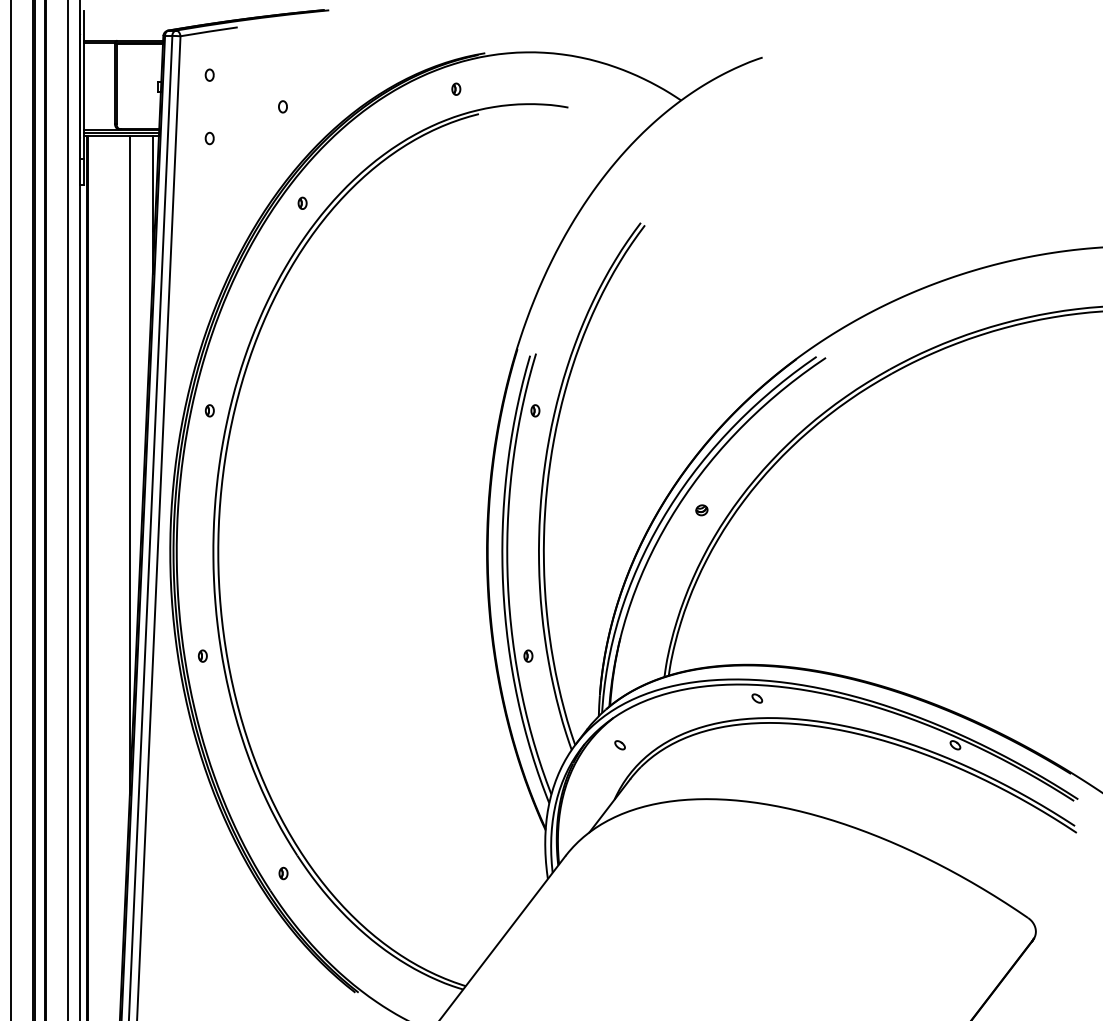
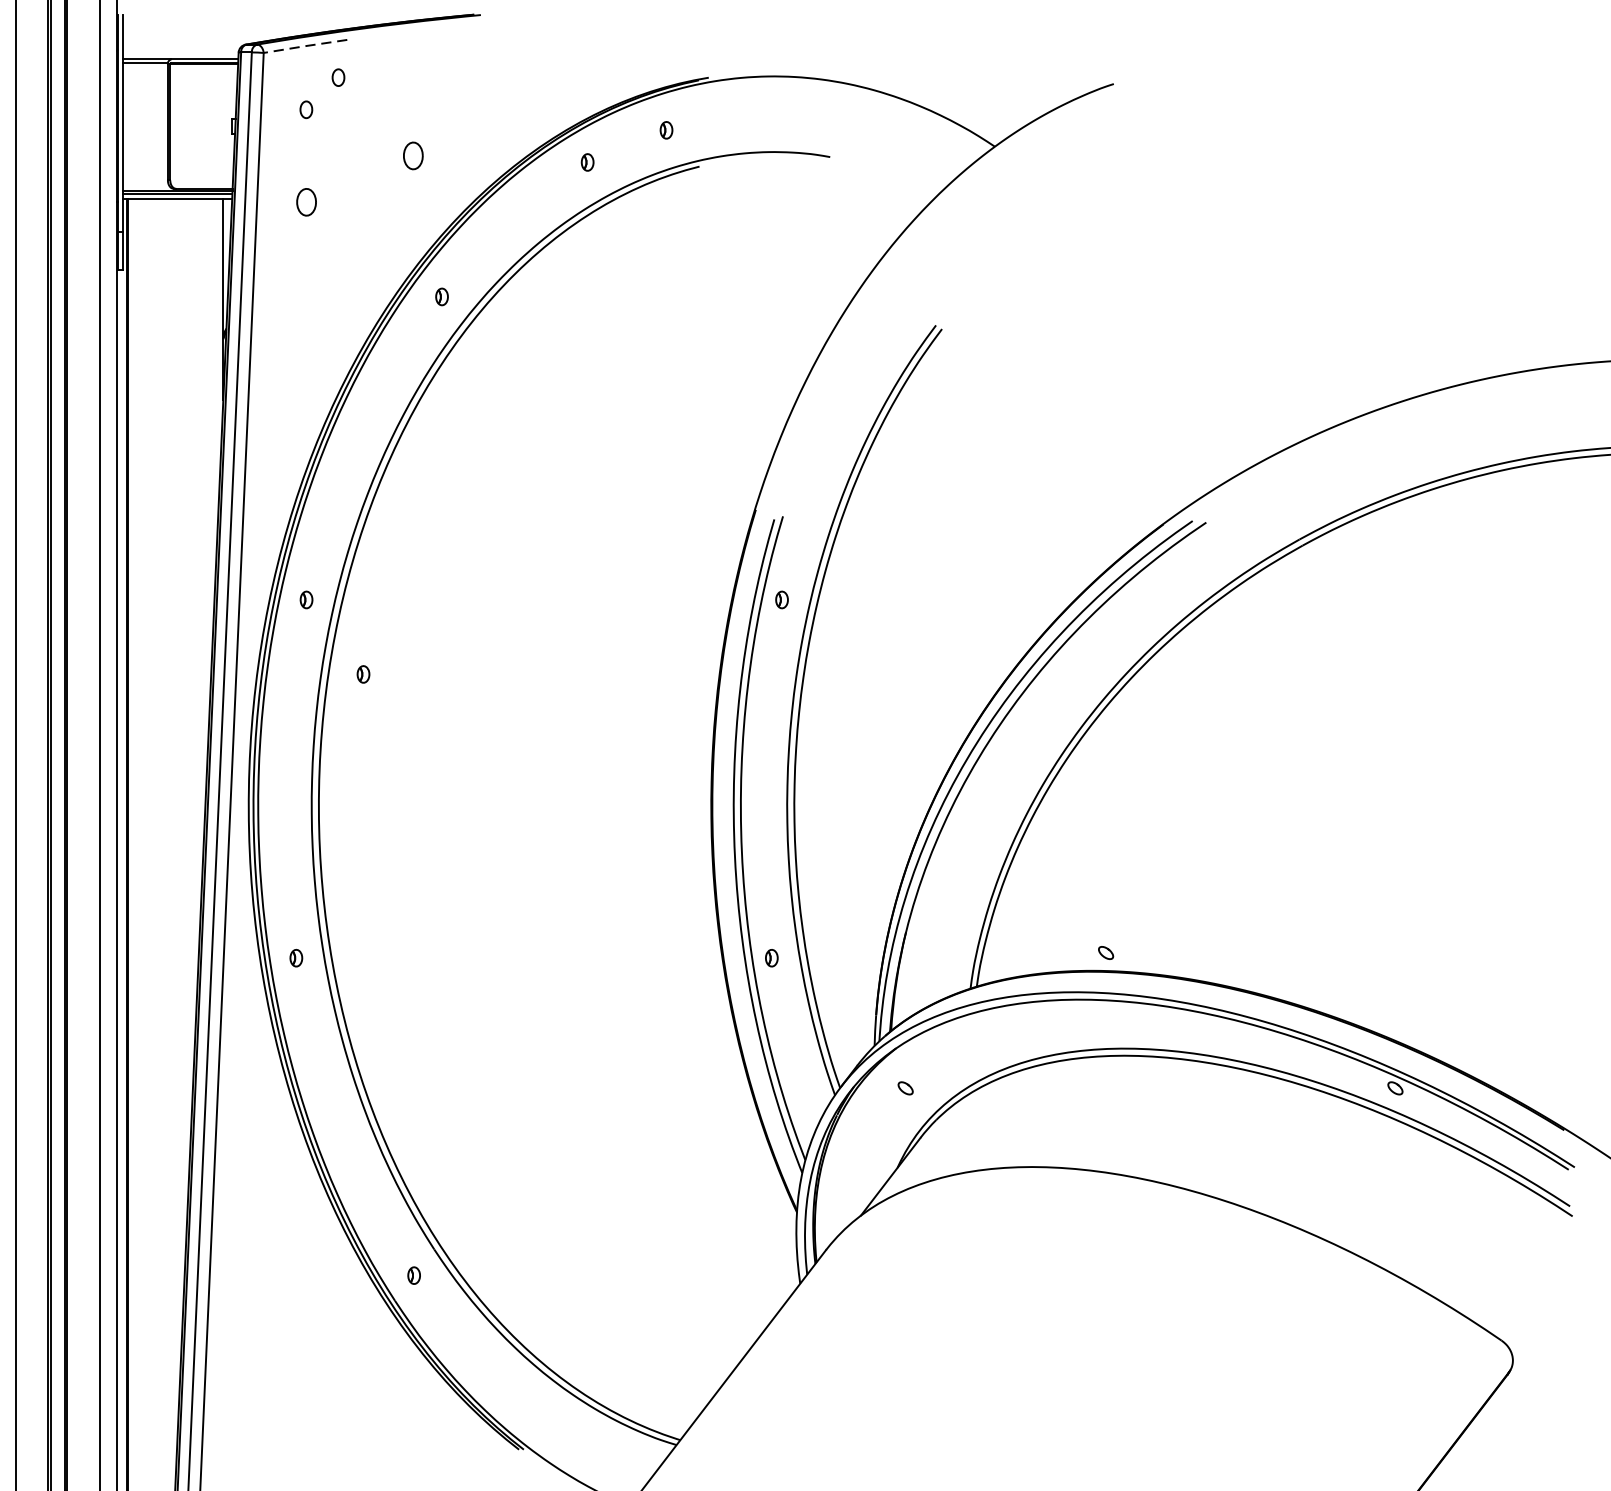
line: (209, 31) -> (306, 45), solid -> dashed
part: (231, 52) -> (338, 76), added
part: (282, 106) -> (412, 155), size x1.6
part: (402, 110) -> (587, 161), added
part: (209, 138) -> (306, 202), size x1.6
part: (248, 461) -> (362, 673), added
line: (129, 465) -> (189, 679), removed
part: (701, 510) -> (1024, 745), removed
part: (757, 698) -> (1106, 952), moved

